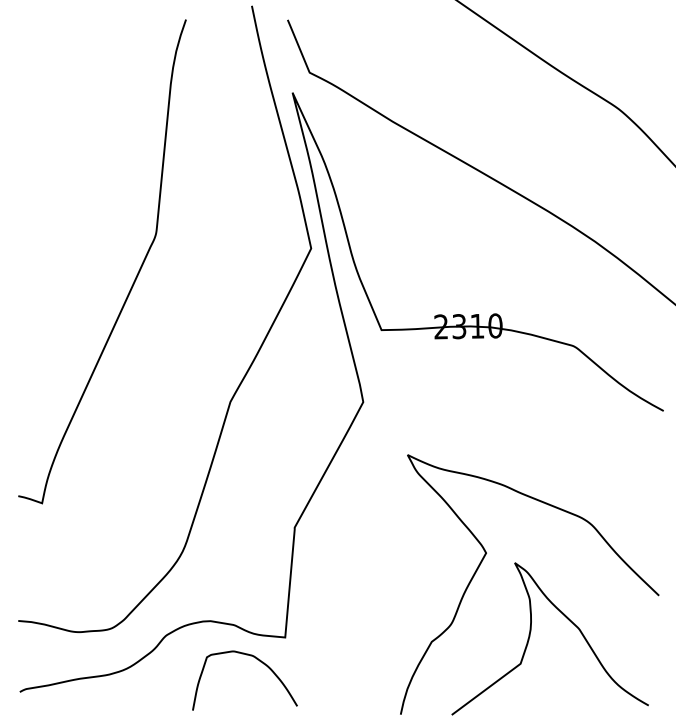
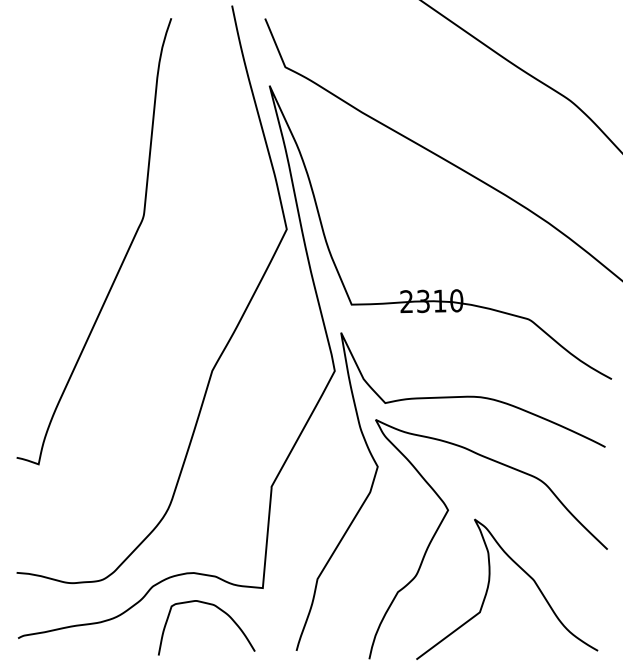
curve: (410, 507) -> (378, 468), added
curve: (257, 660) -> (218, 609), moved

